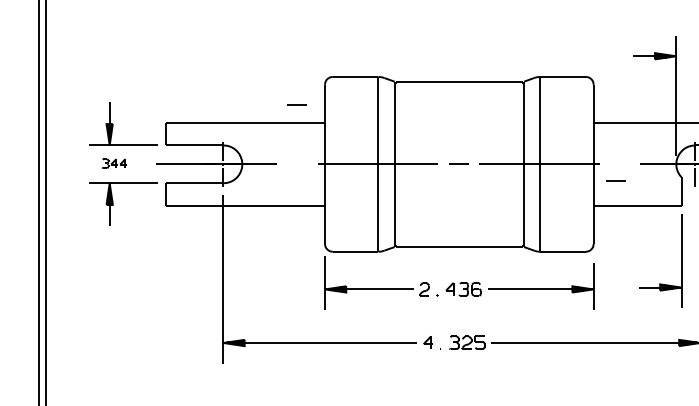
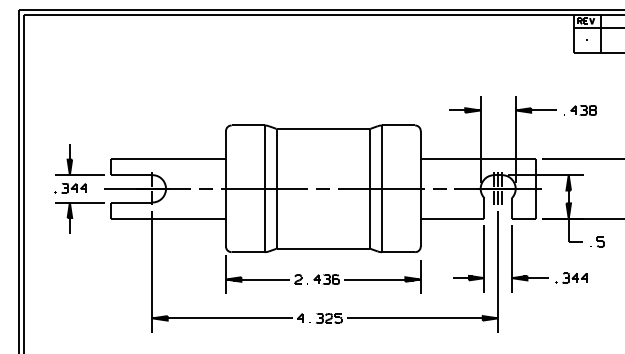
line: (296, 104) -> (205, 188), moved
part: (110, 163) -> (70, 188), size x1.43
line: (615, 180) -> (439, 188), moved

